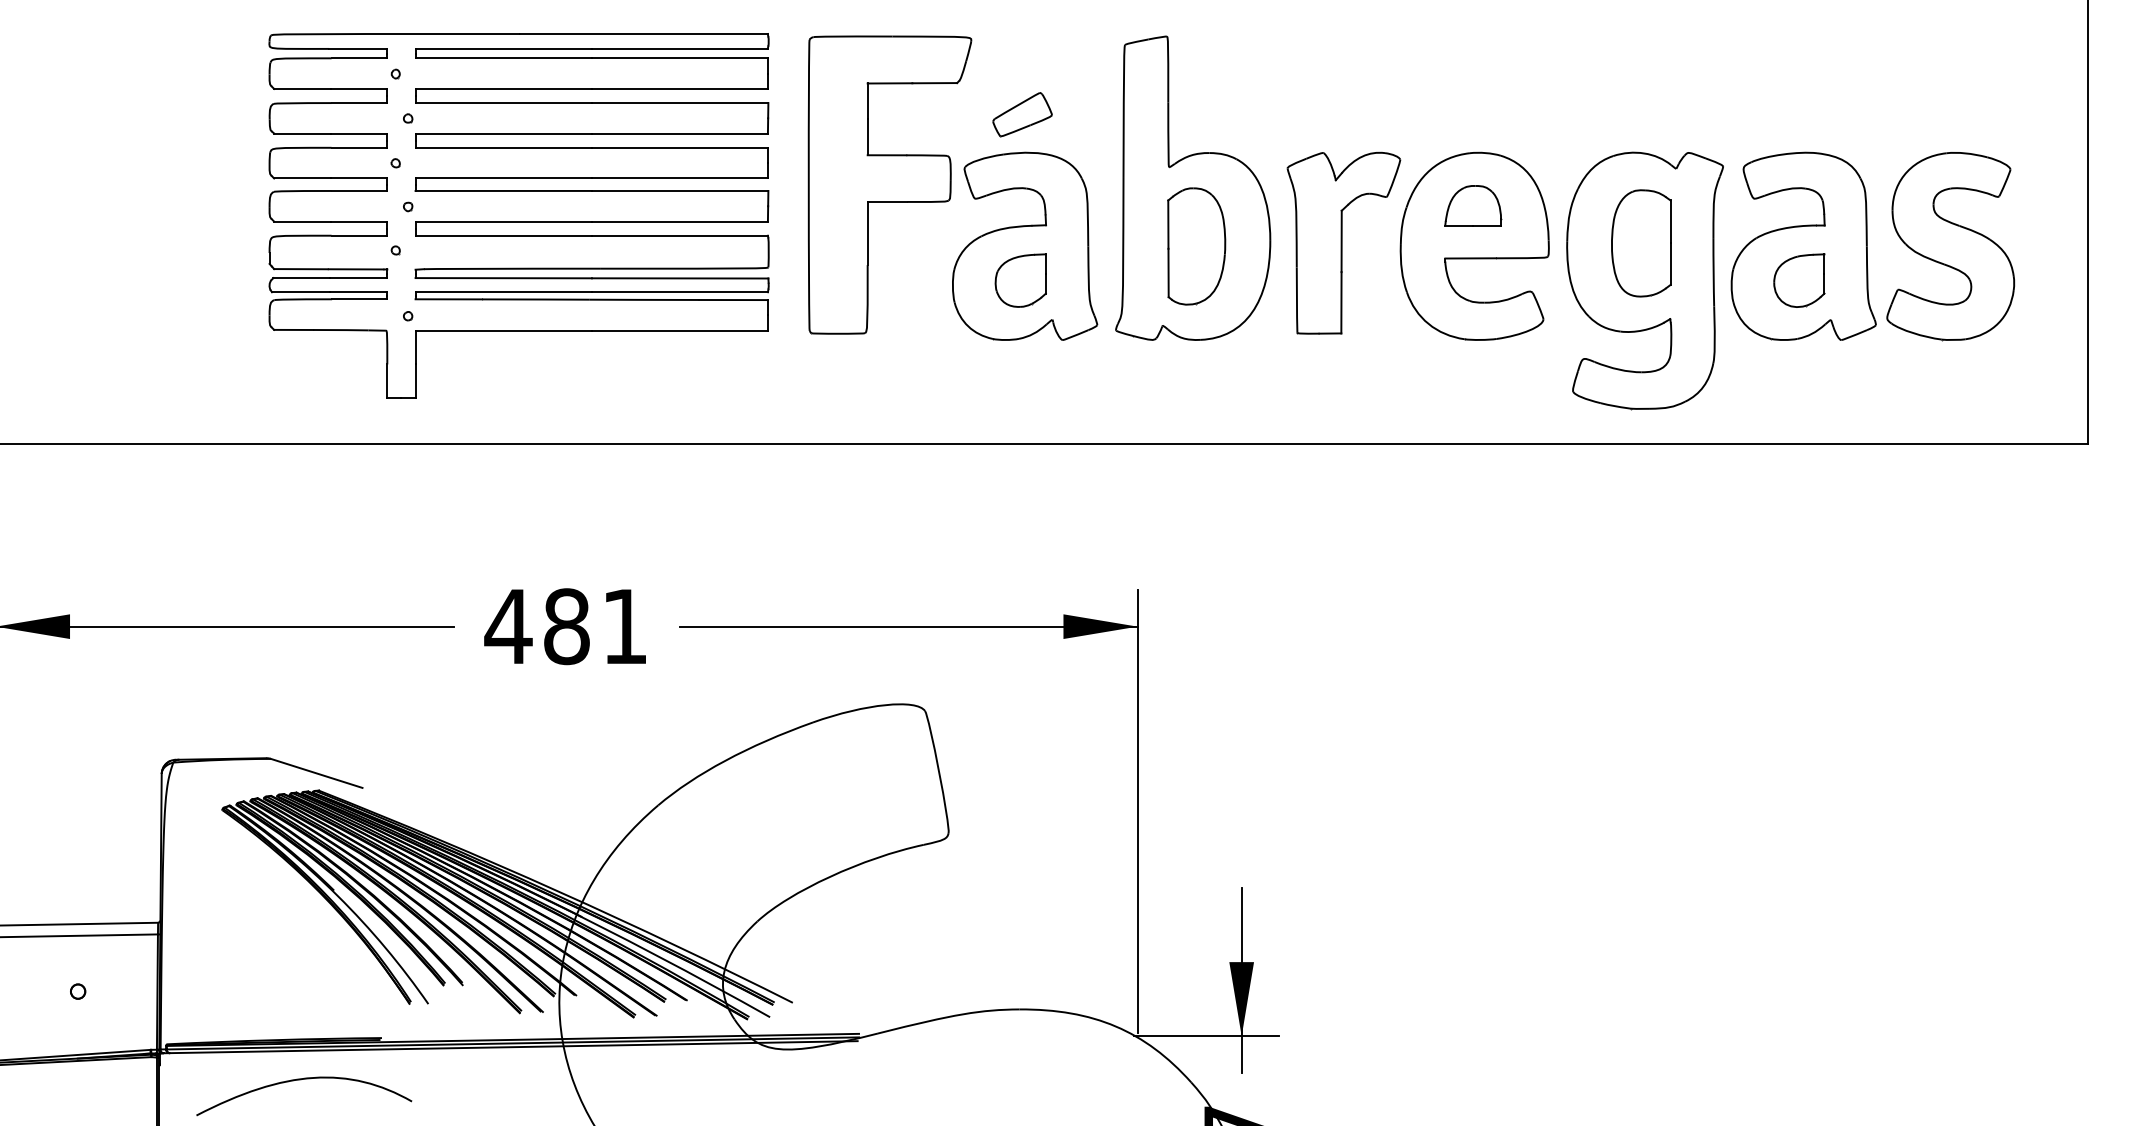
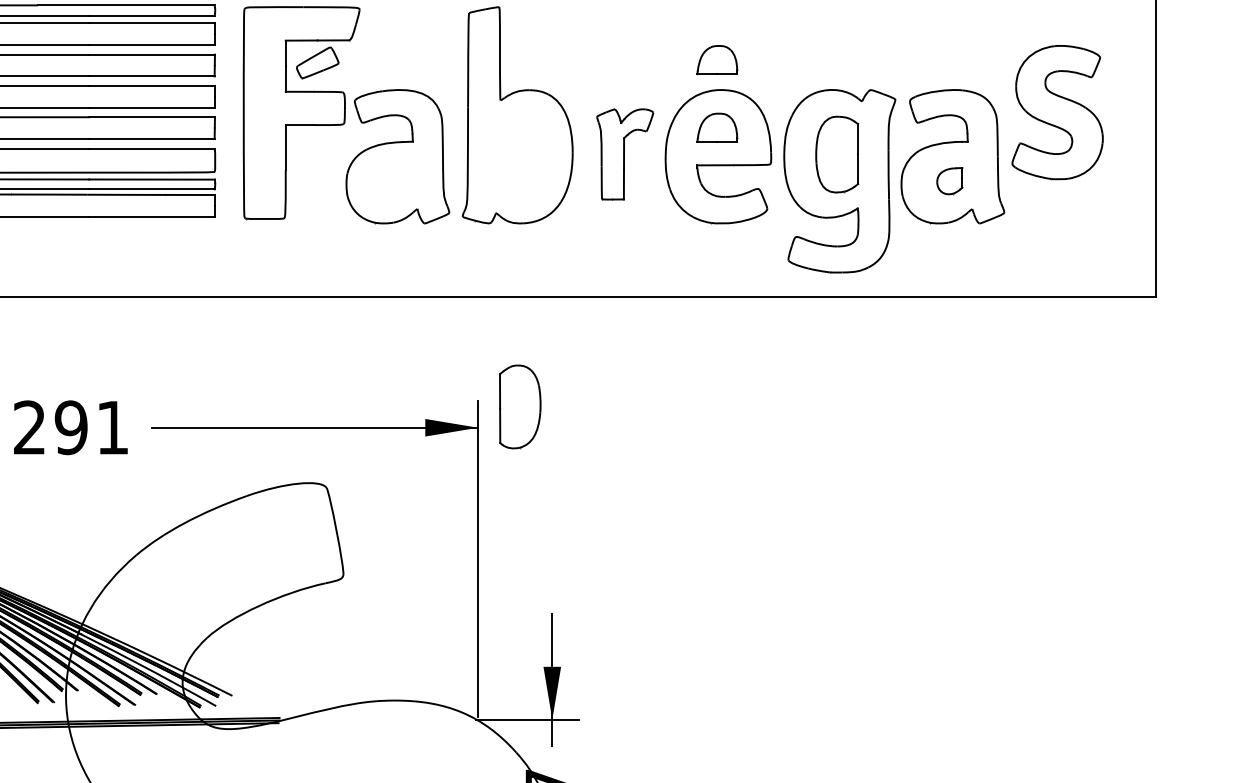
part: (1473, 110) -> (717, 59), added
part: (1022, 114) -> (317, 62), moved
part: (1343, 242) -> (624, 153), size x0.7
part: (1196, 246) -> (520, 406), moved
part: (1950, 246) -> (1057, 112), moved
part: (1020, 280) -> (394, 181), removed
part: (1799, 280) -> (949, 181), size x0.7
text: (536, 626) -> (49, 427), 481 -> 291

